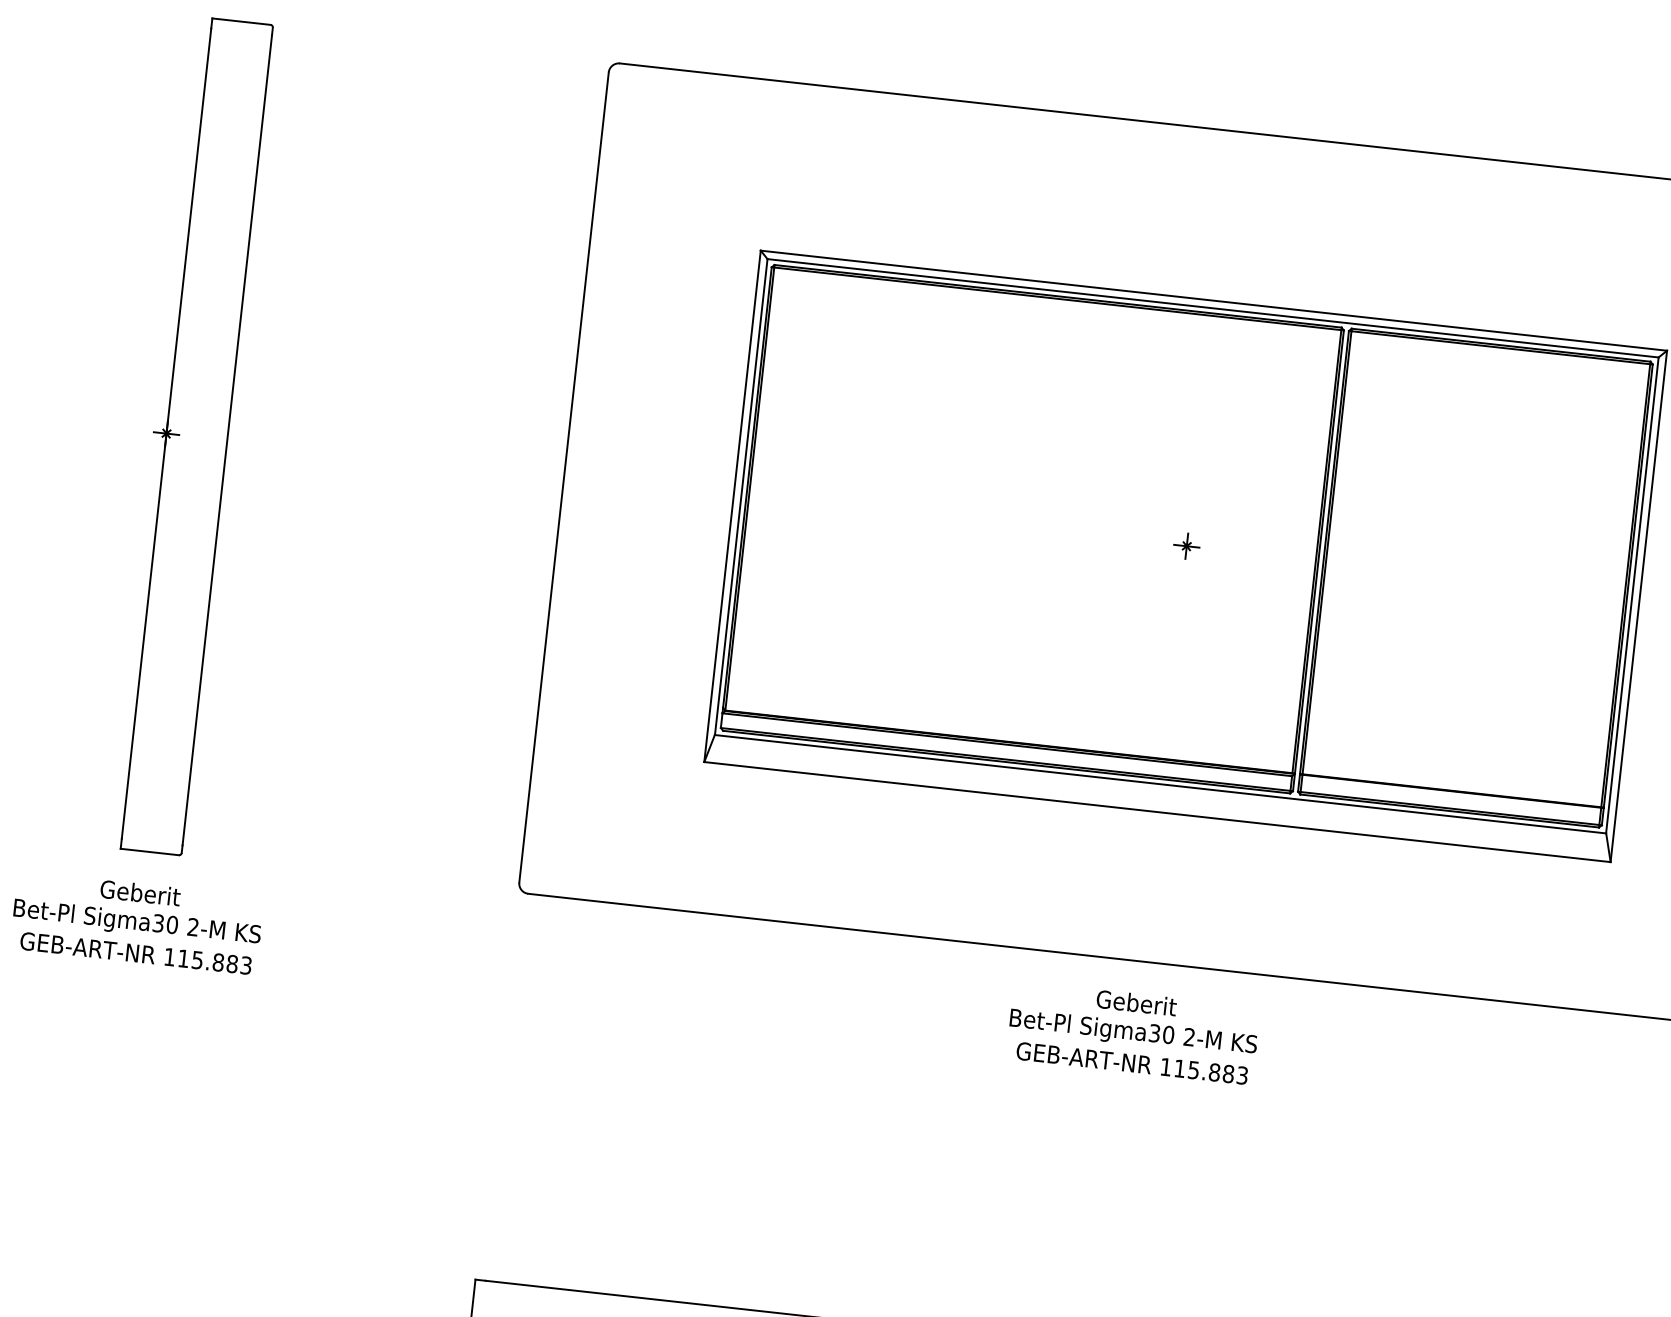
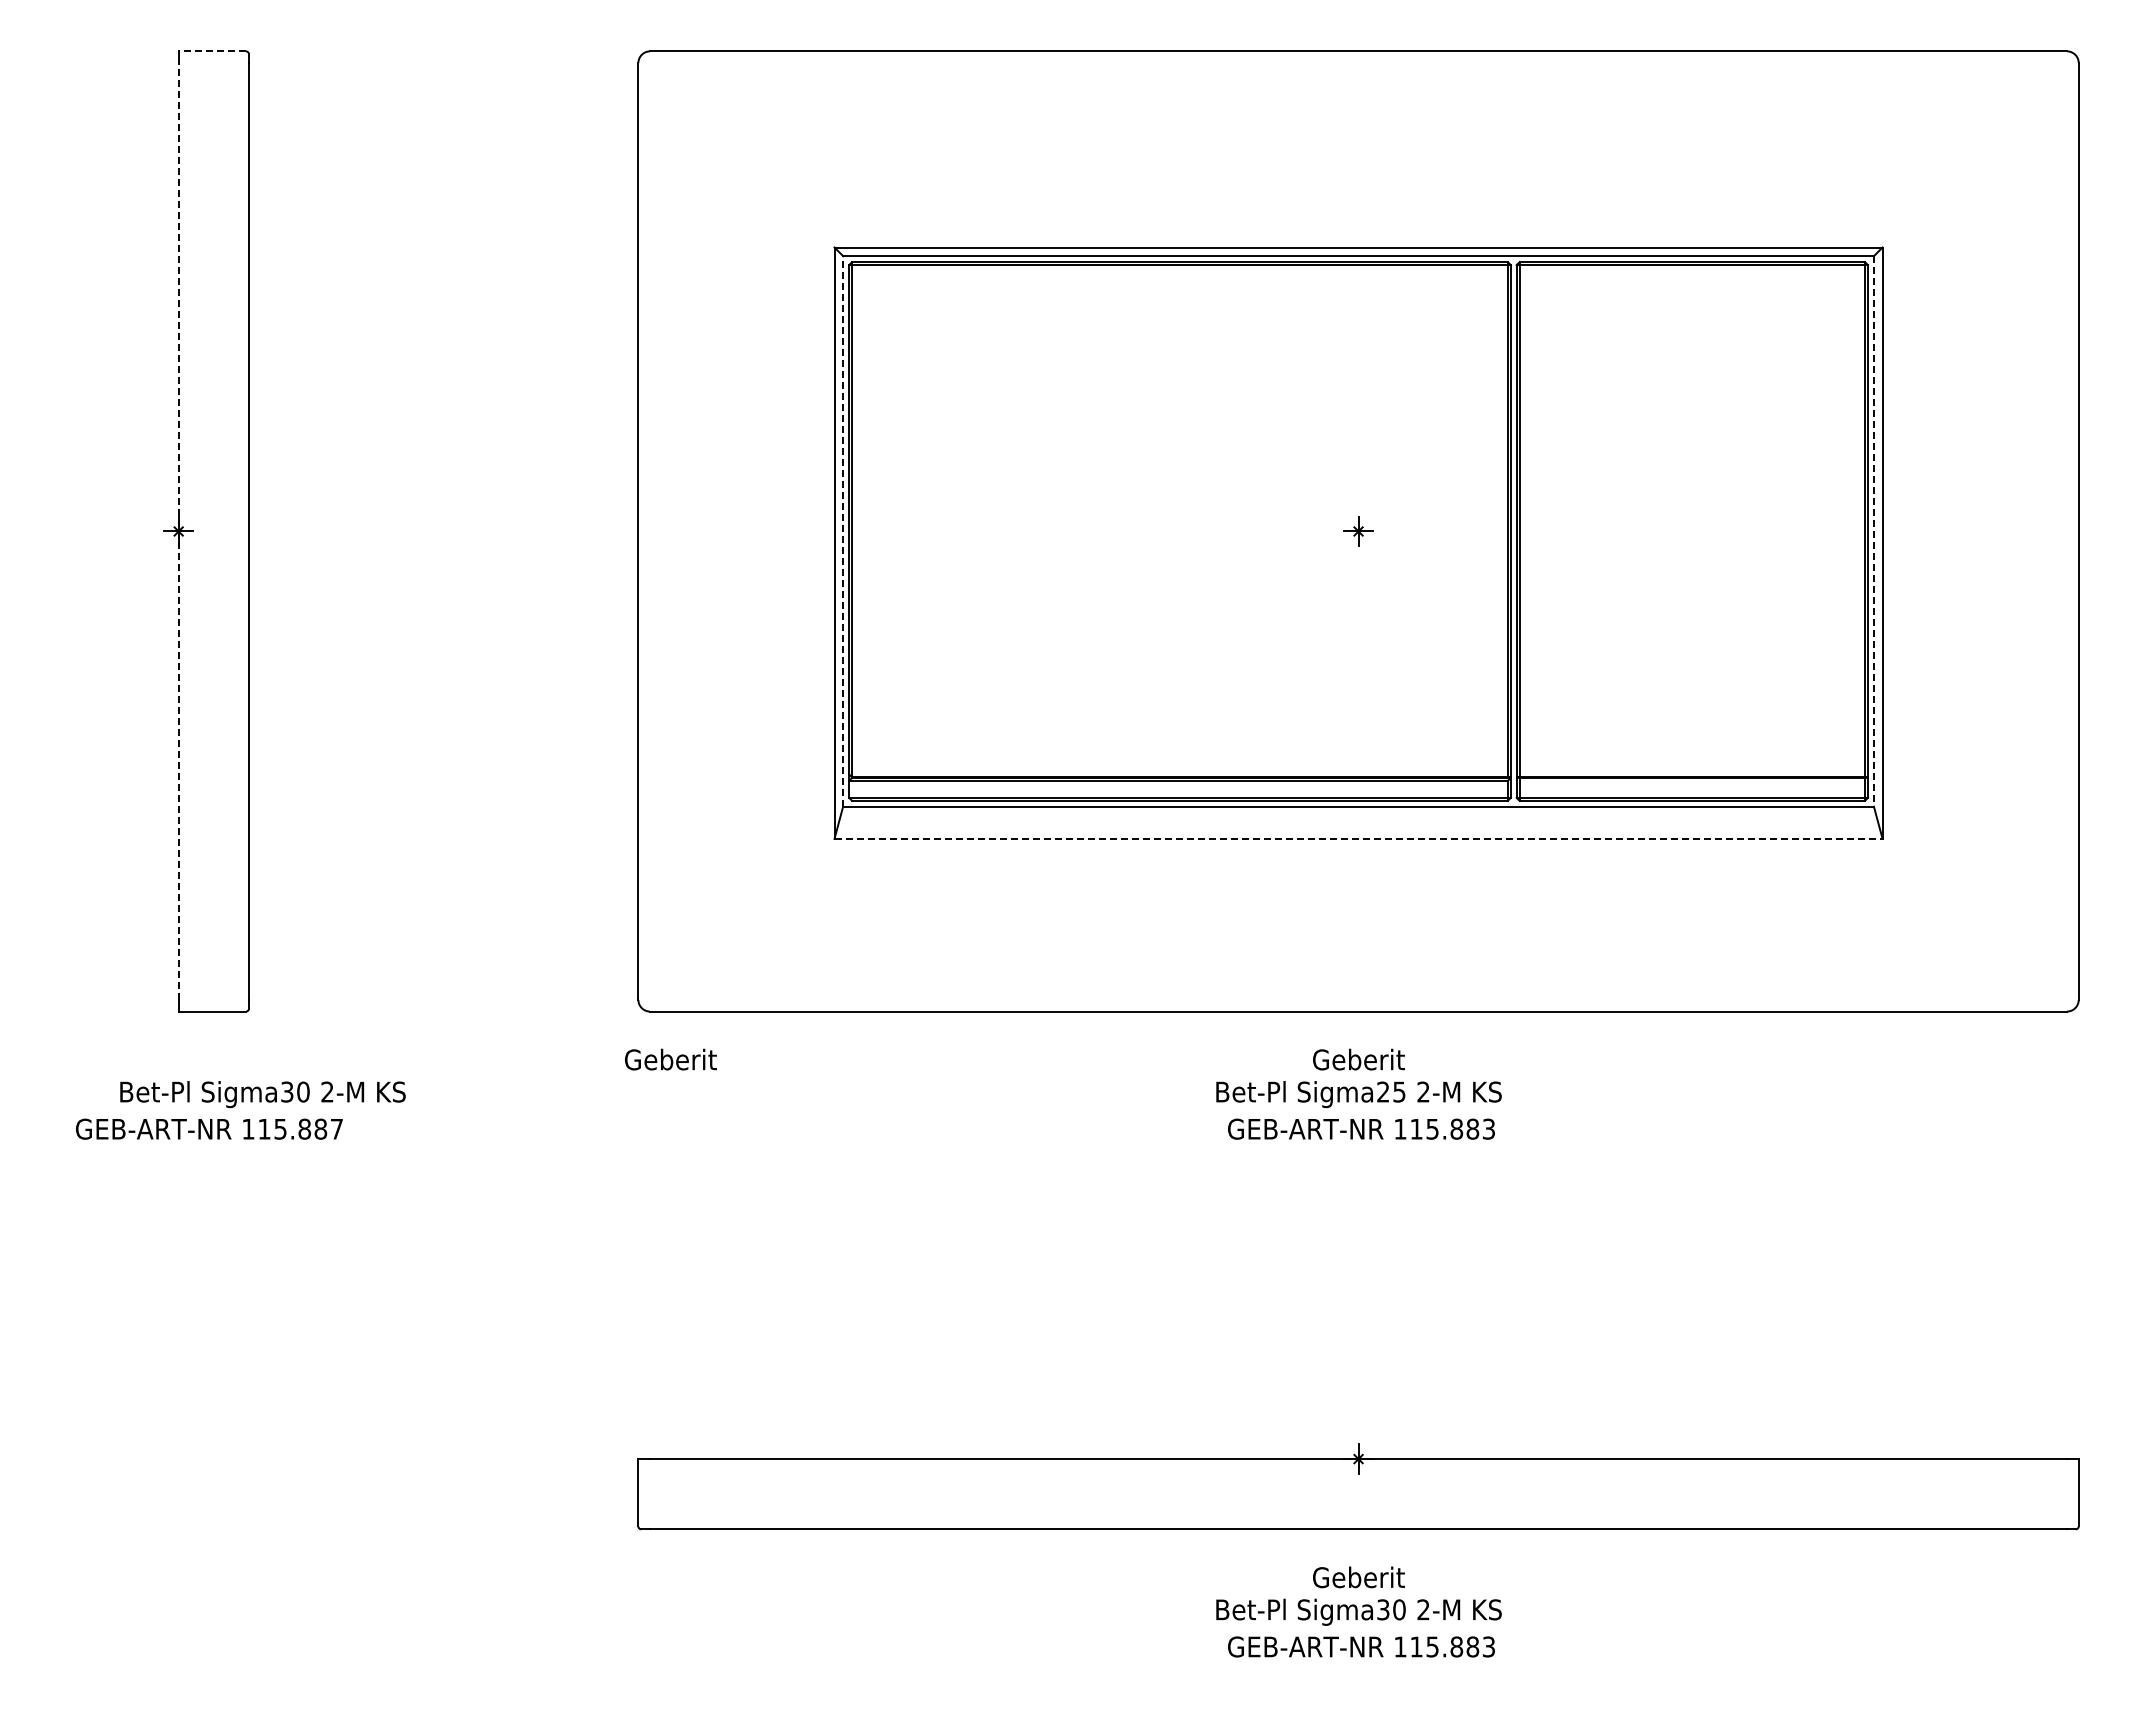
line: (241, 21) -> (212, 51), solid -> dashed
line: (166, 432) -> (178, 530), solid -> dashed
line: (741, 496) -> (843, 530), solid -> dashed
line: (1632, 595) -> (1873, 531), solid -> dashed
line: (1158, 811) -> (1359, 838), solid -> dashed
text: (140, 892) -> (670, 1059), moved
text: (136, 923) -> (262, 1094), moved
text: (245, 964) -> (336, 1128), 115.883 -> 115.887
text: (1161, 1033) -> (1391, 1091), Sigma30 -> Sigma25

